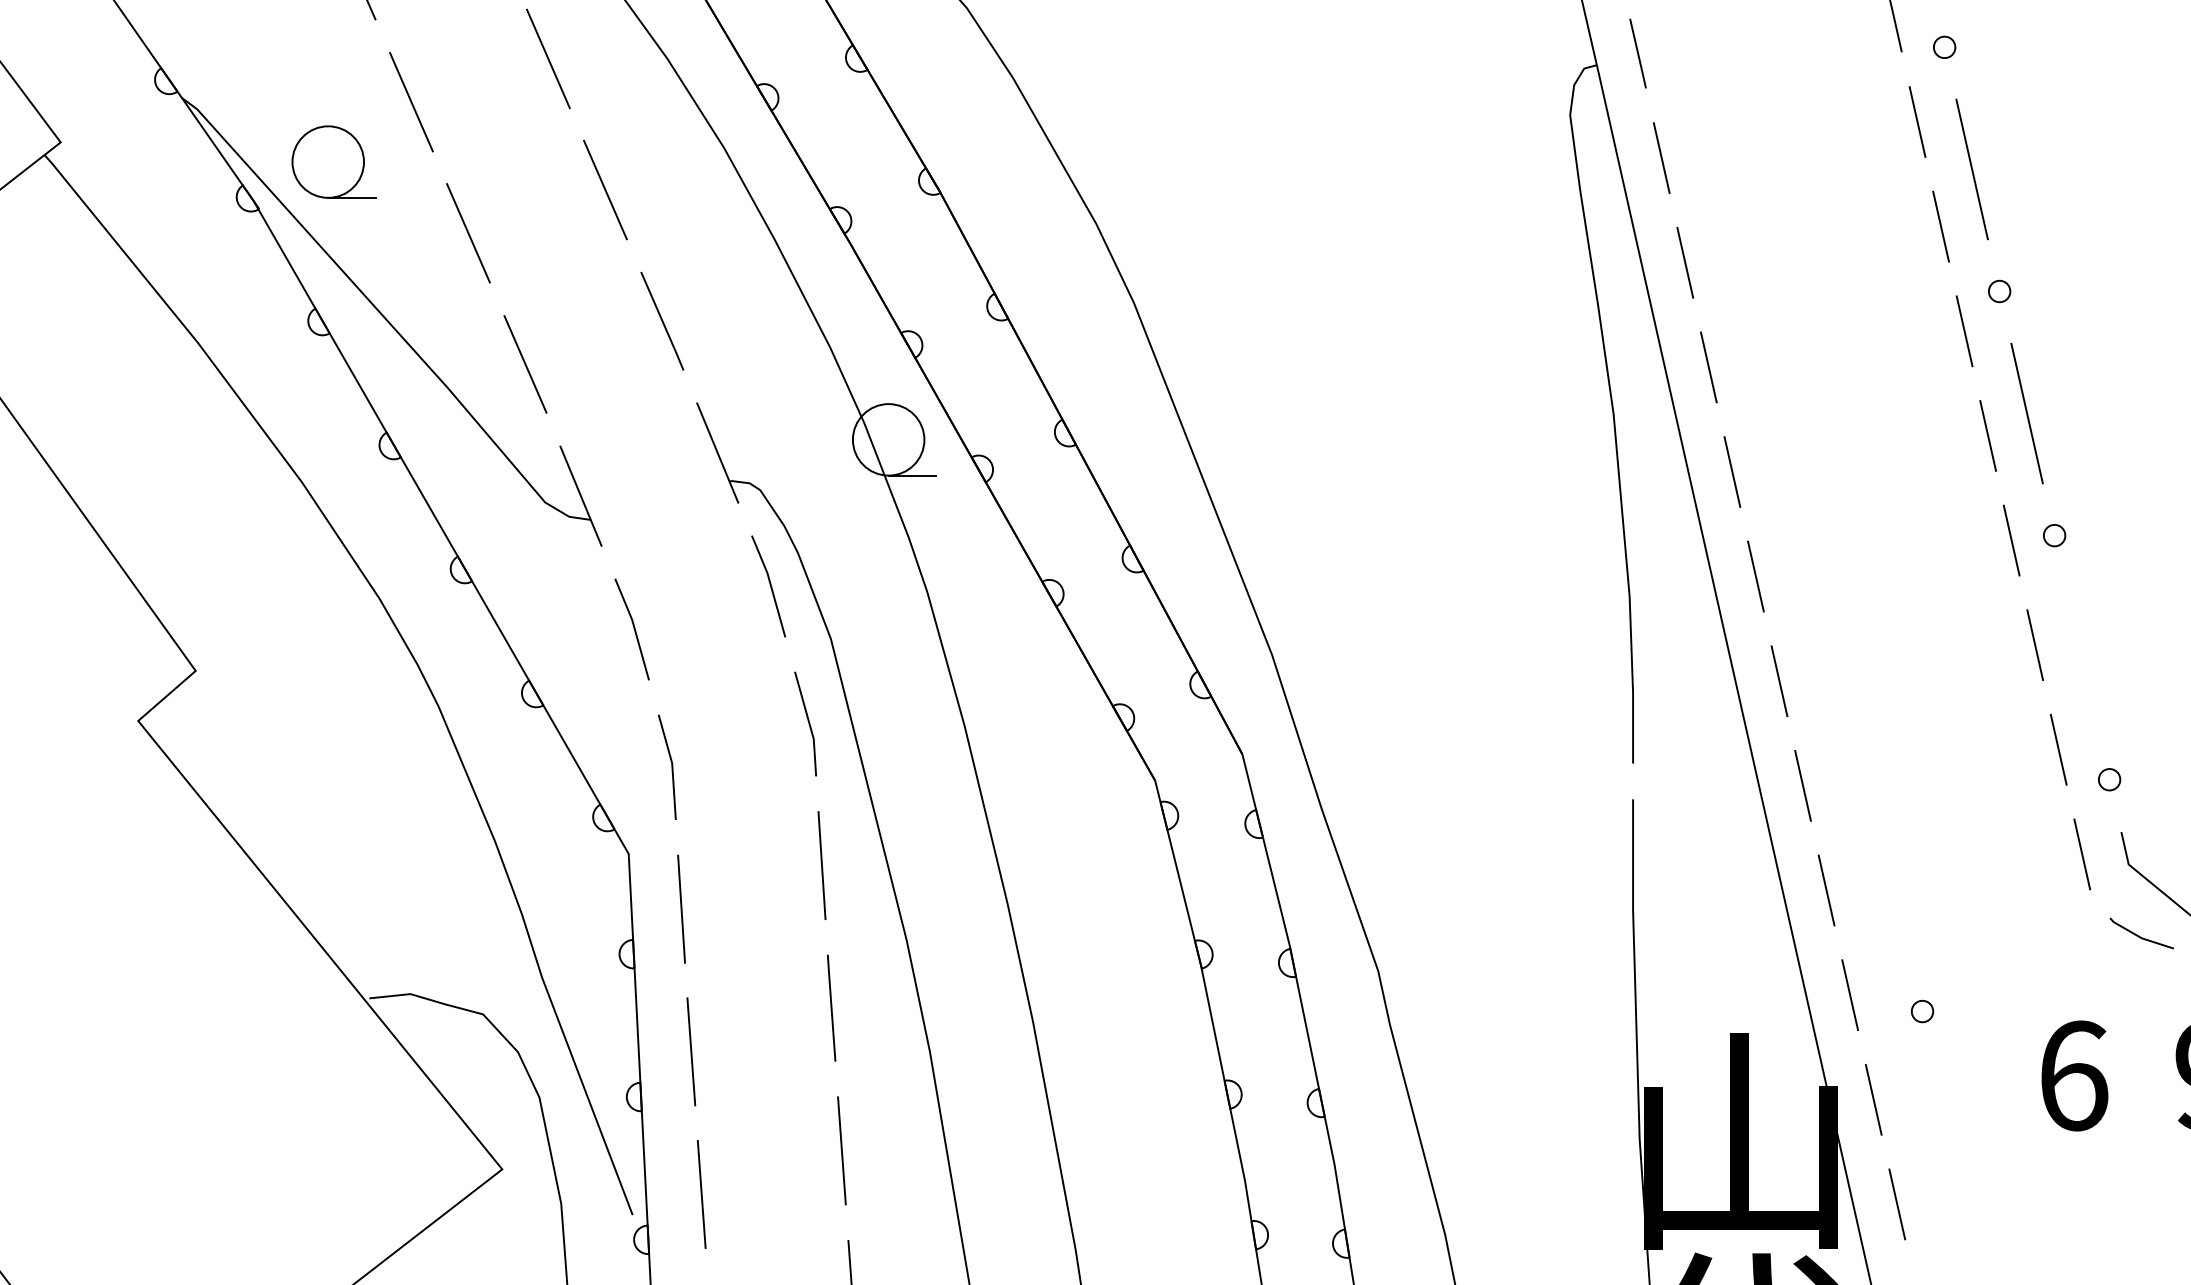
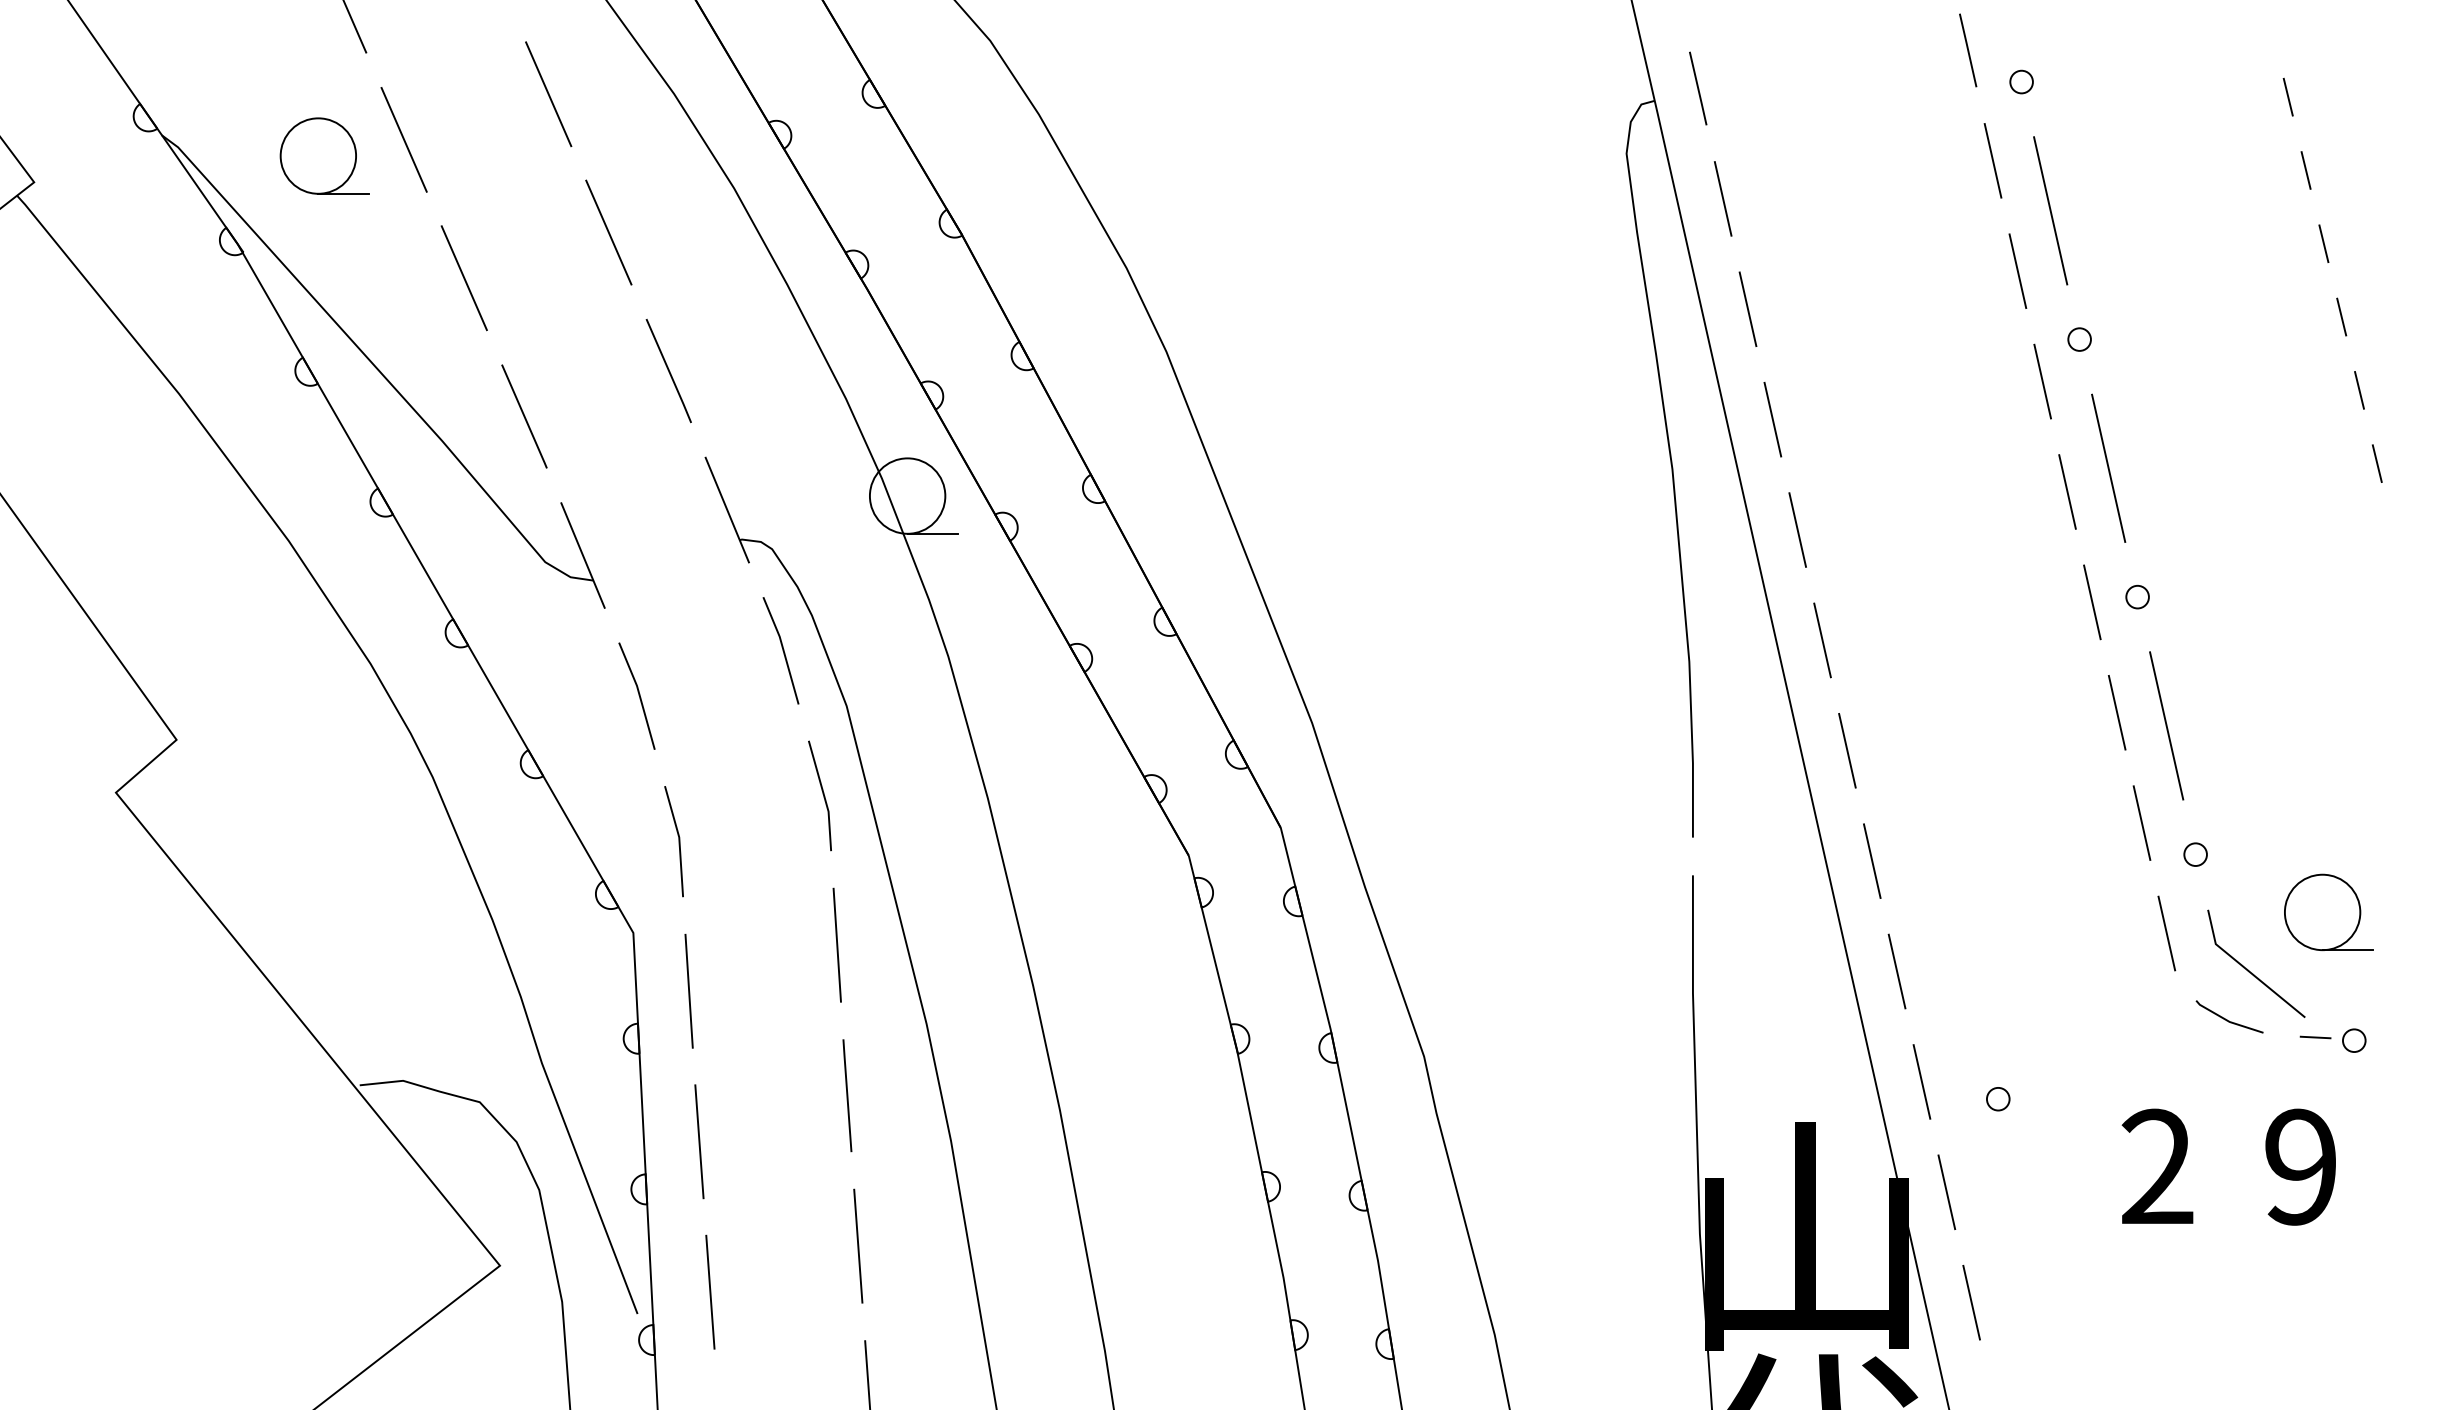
part: (334, 161) -> (324, 155), moved
line: (2081, 657) -> (2166, 725), added
text: (2073, 1075) -> (2157, 1166), 6 -> 2

